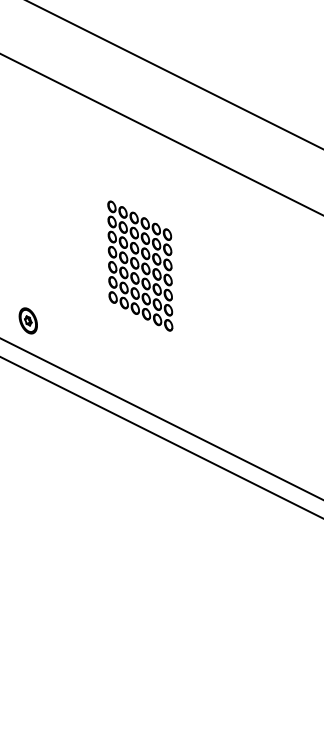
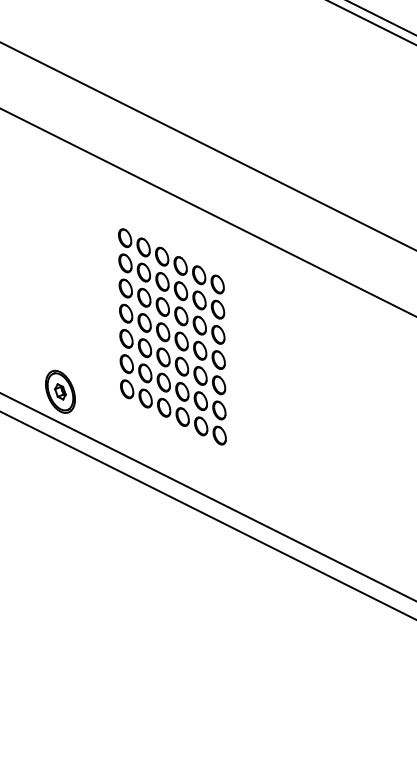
part: (140, 265) -> (172, 336), size x1.67
part: (28, 320) -> (60, 391), size x1.67

